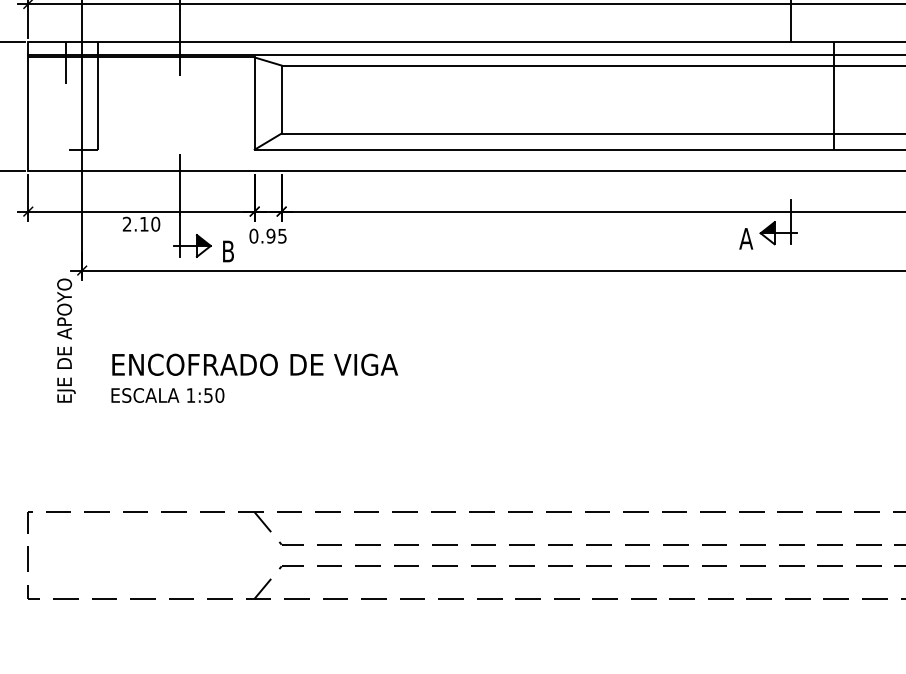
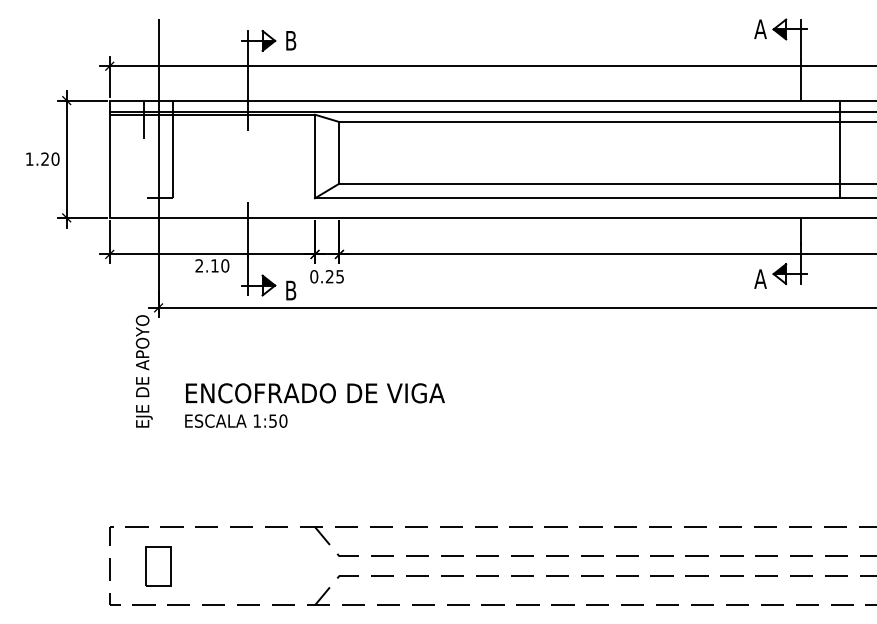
line: (791, 186) -> (801, 231), added
text: (270, 235) -> (329, 276), 0.95 -> 0.25
part: (82, 555) -> (158, 566), added

